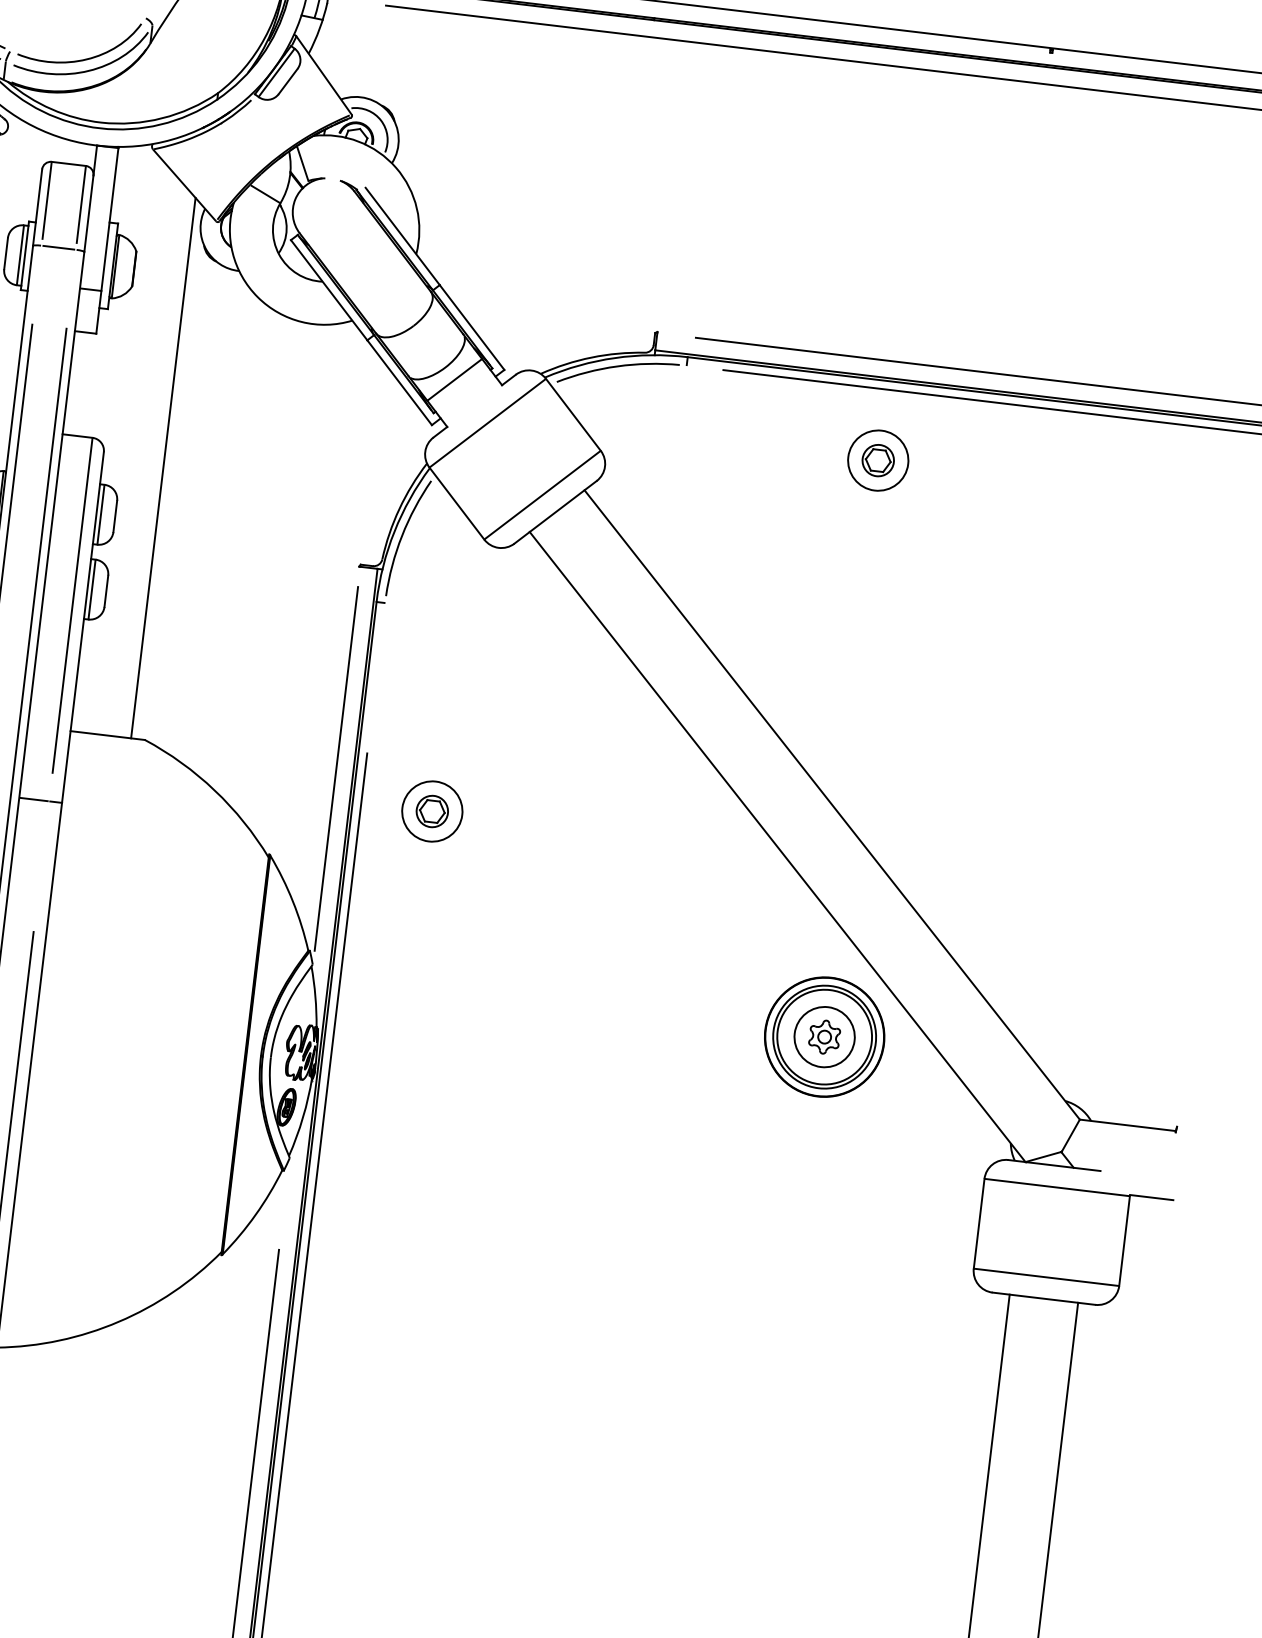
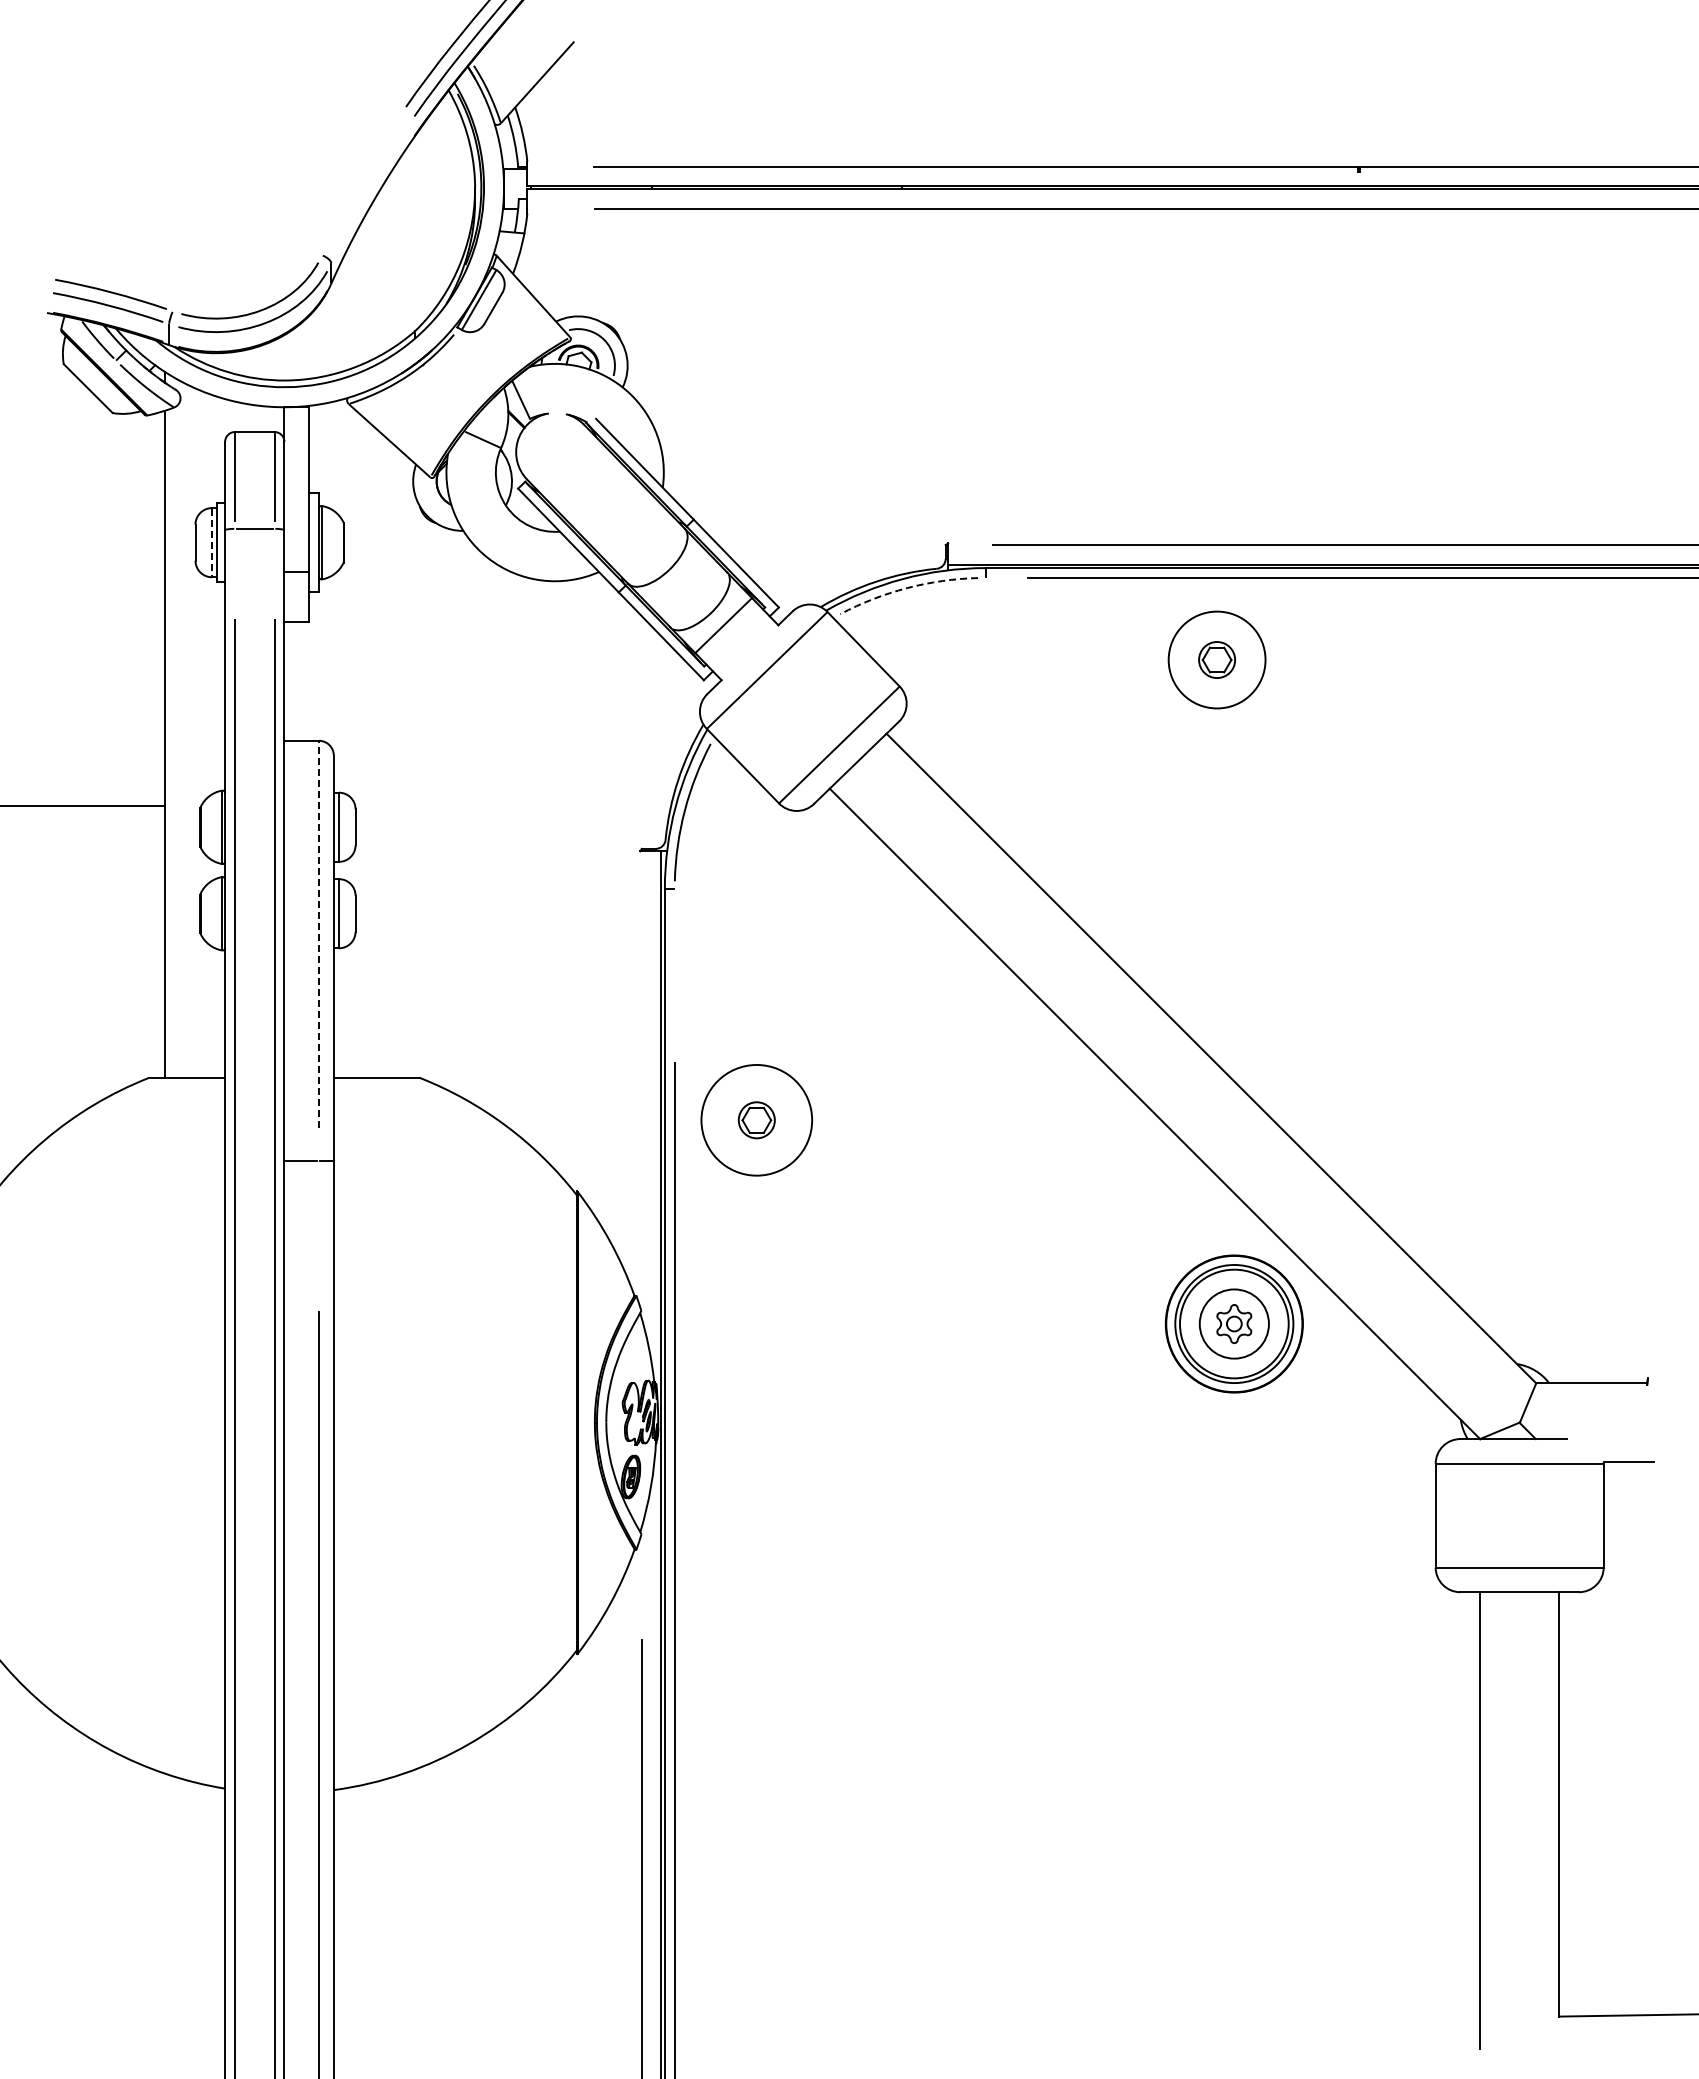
line: (20, 256) -> (212, 543), solid -> dashed
arc: (617, 366) -> (907, 588), solid -> dashed
circle: (877, 460) -> (1216, 659), size x1.4
line: (163, 467) -> (403, 765), removed
line: (72, 605) -> (319, 934), solid -> dashed
line: (336, 768) -> (641, 1084), removed
circle: (432, 810) -> (756, 1119), size x1.6

